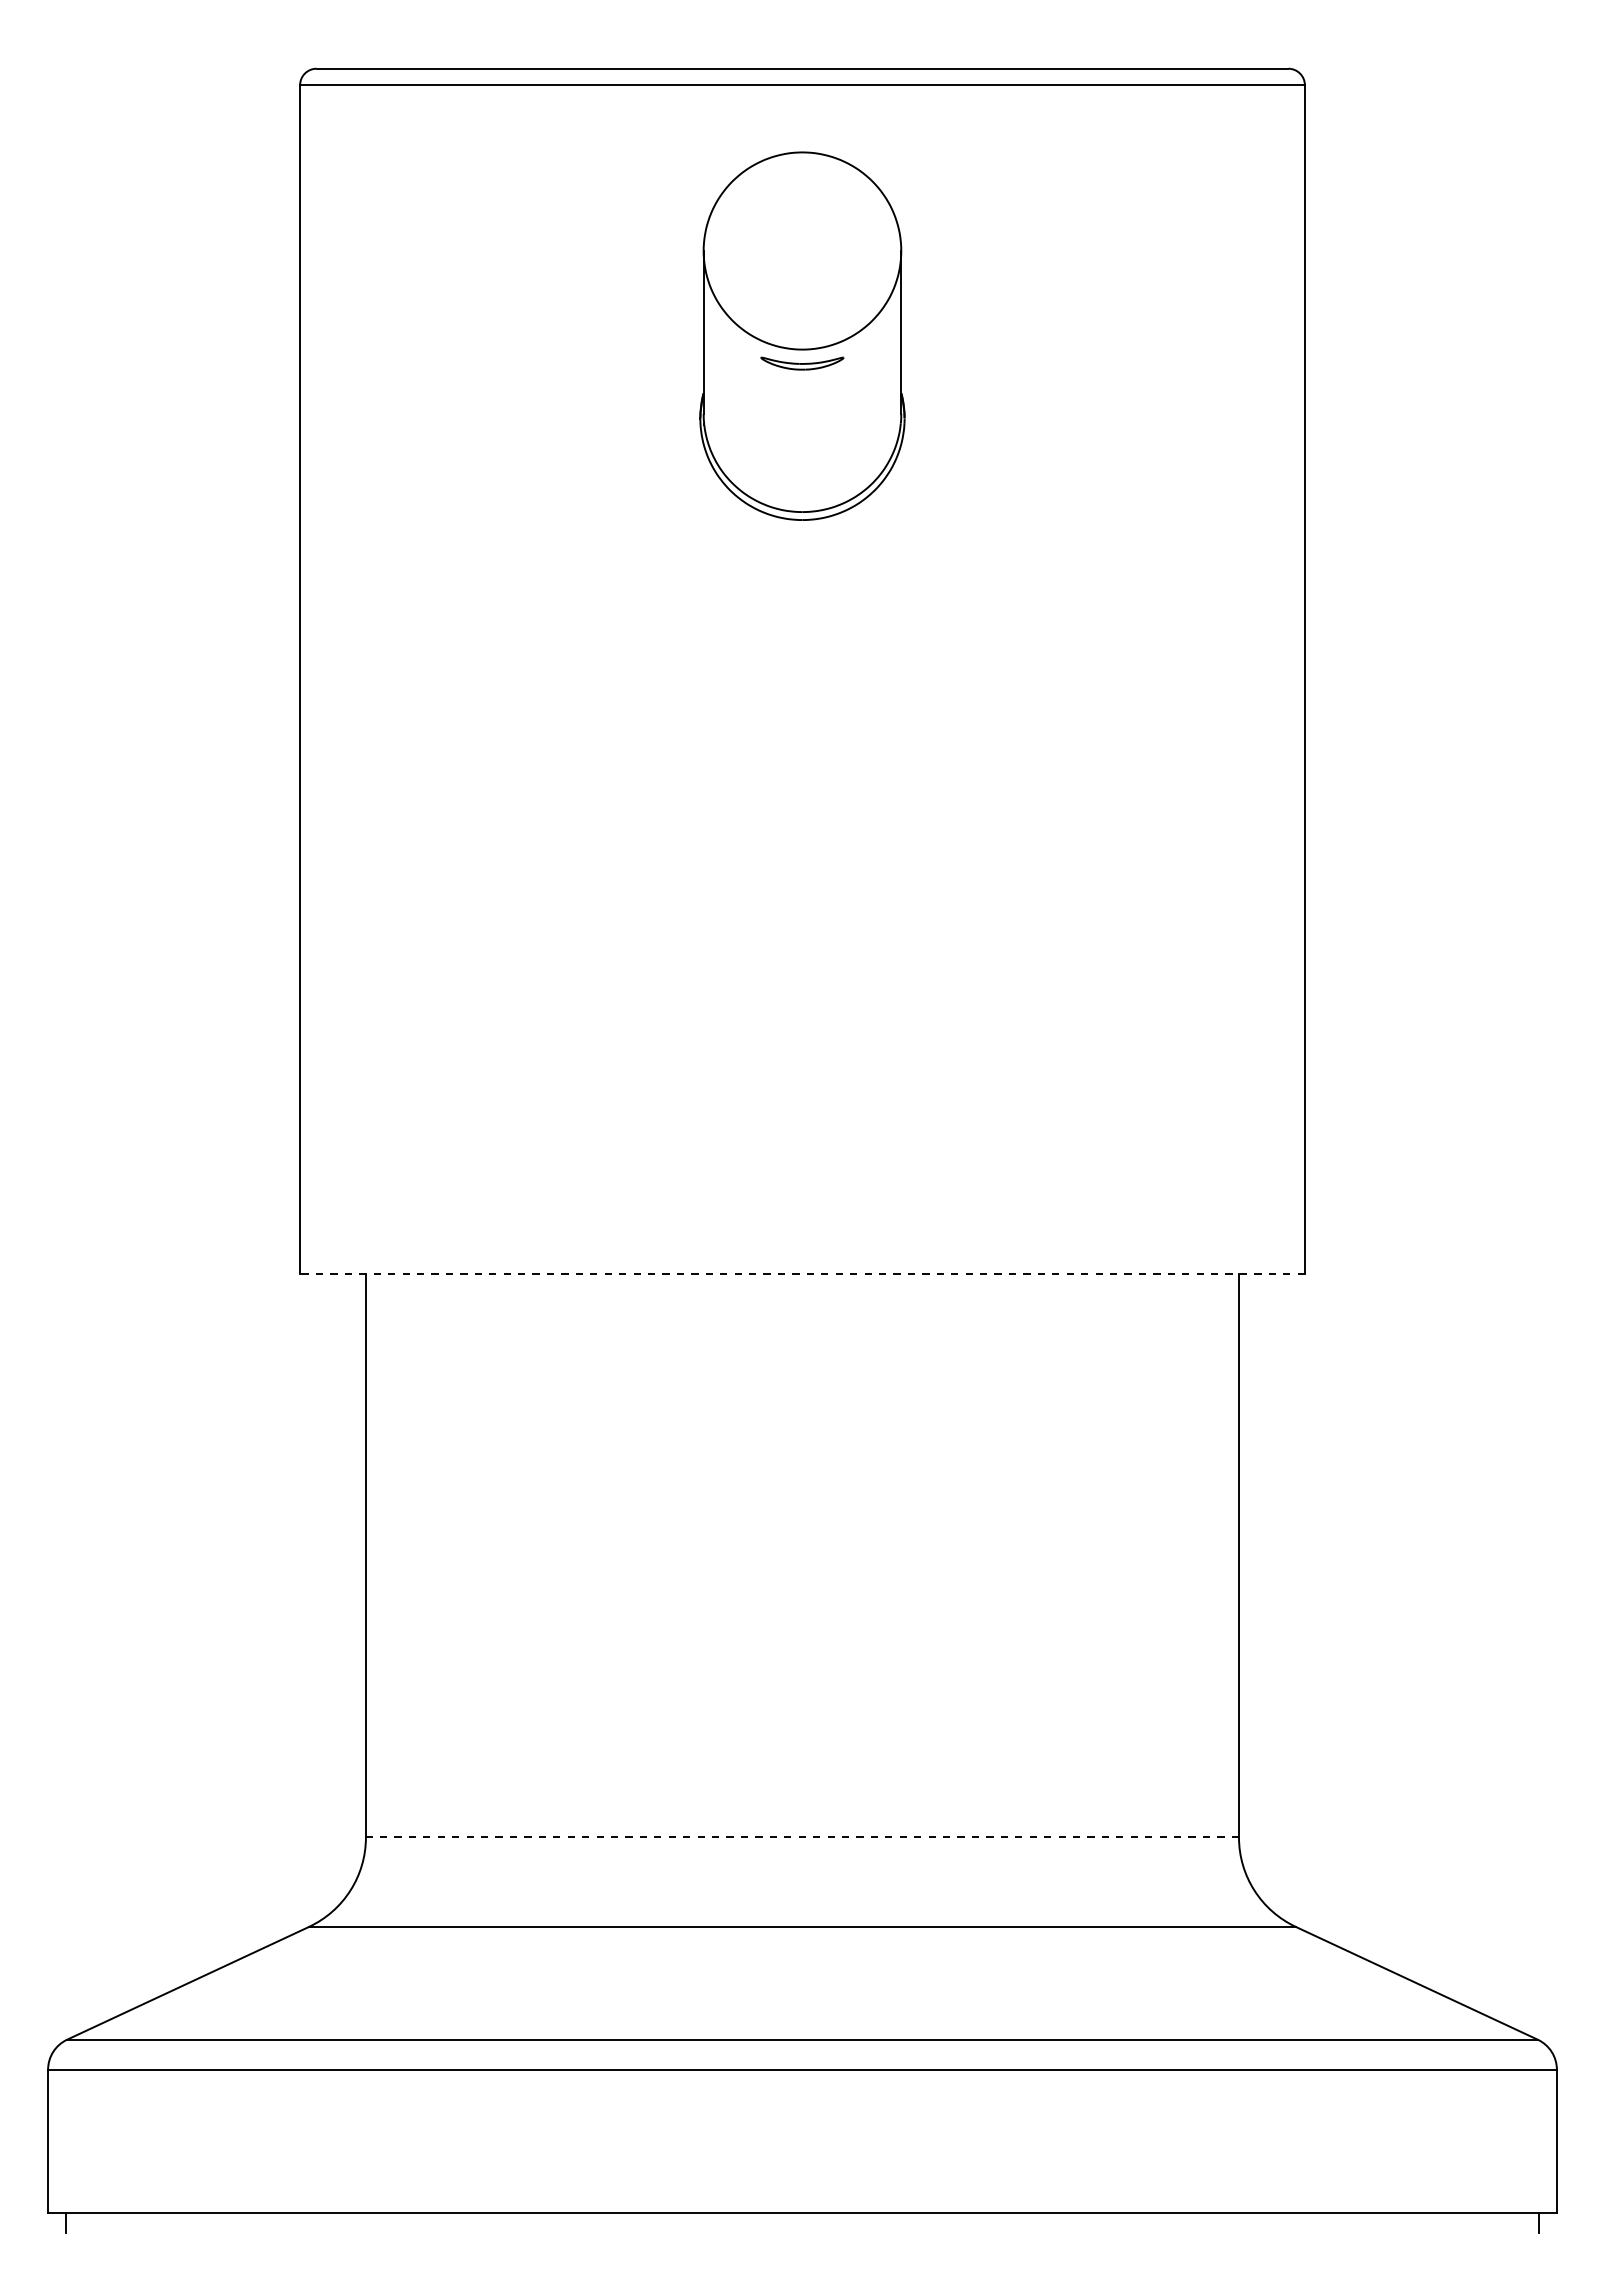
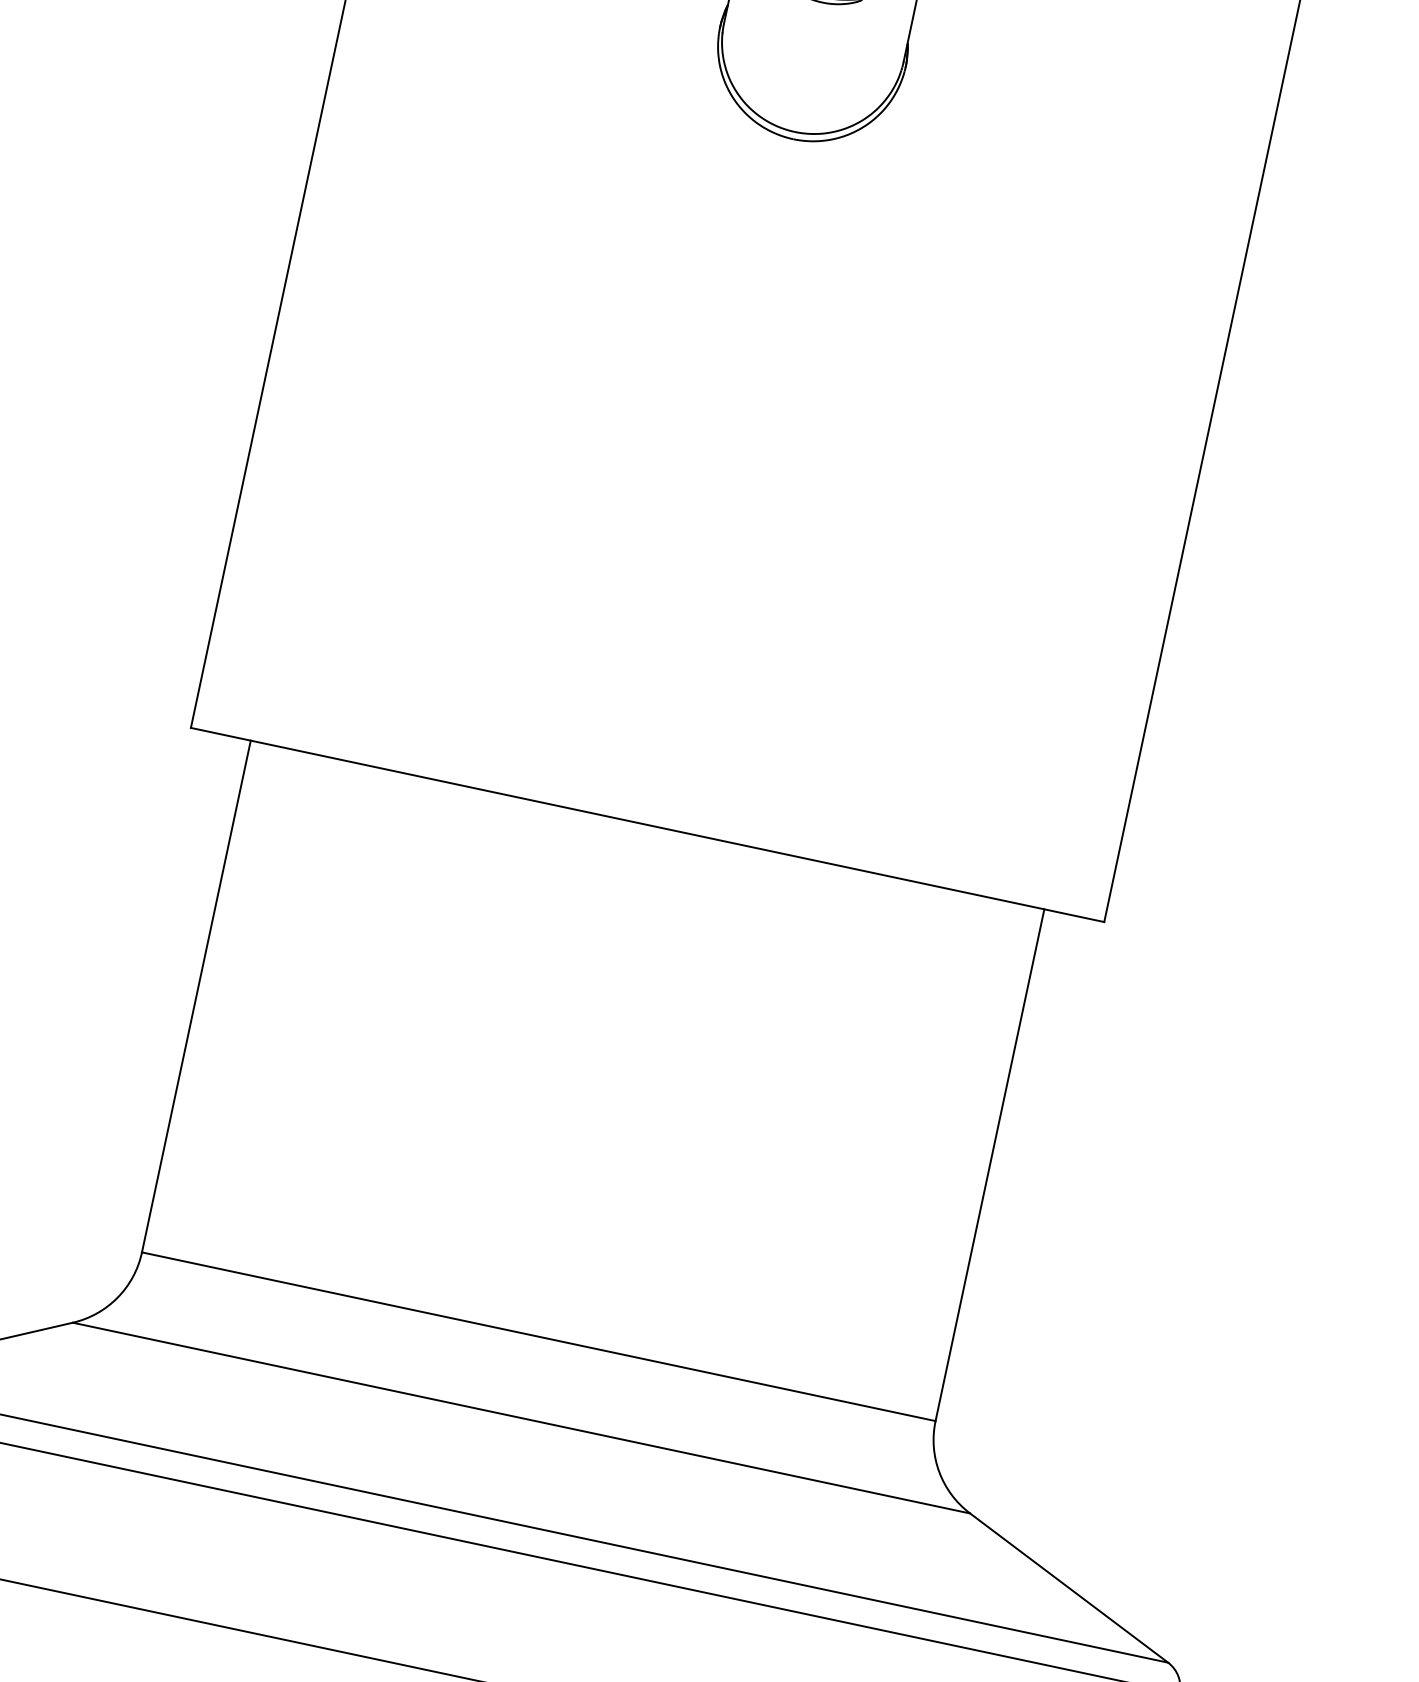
line: (802, 1274) -> (647, 825), dashed -> solid
line: (802, 1837) -> (538, 1336), dashed -> solid

